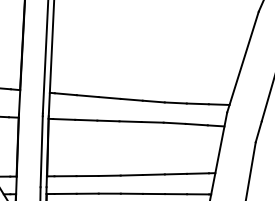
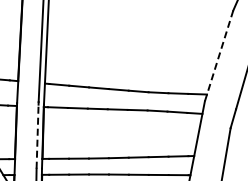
line: (243, 61) -> (219, 55), solid -> dashed
line: (41, 151) -> (37, 136), solid -> dashed

